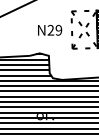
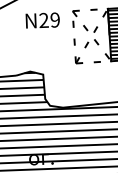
text: (50, 30) -> (43, 20), moved

